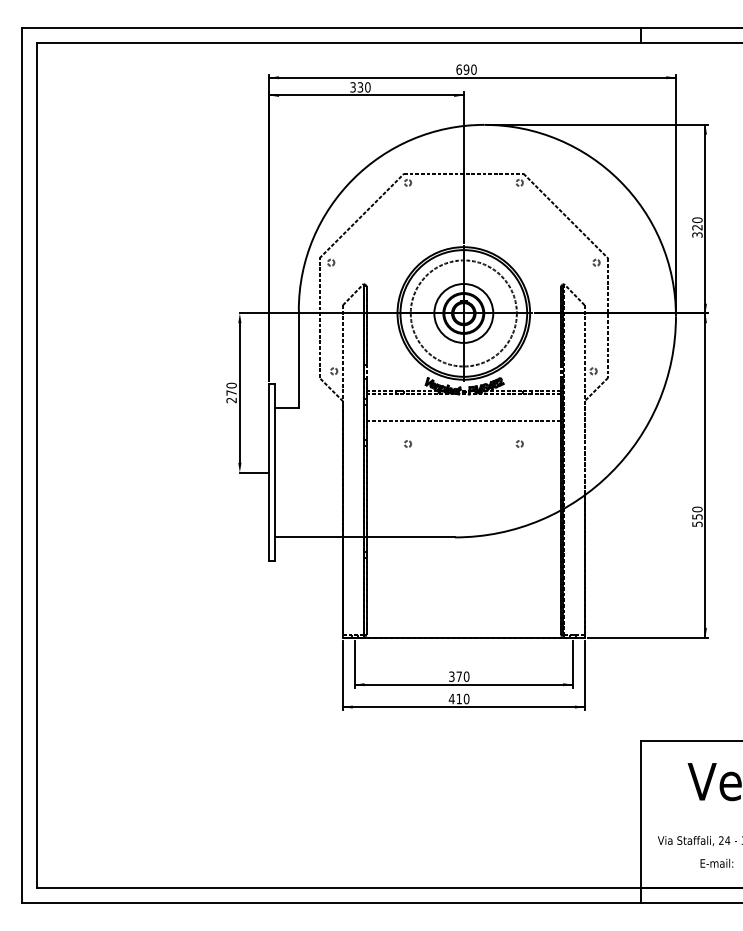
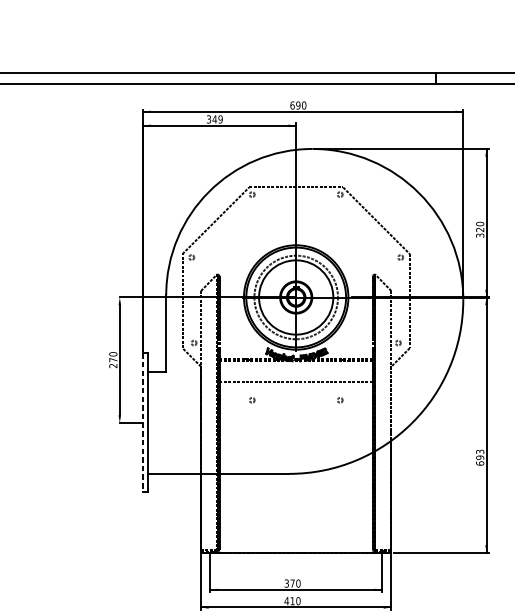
text: (363, 87) -> (217, 119), 330 -> 349
circle: (463, 313) -> (295, 297), size x1.6
line: (269, 473) -> (143, 423), solid -> dashed
text: (697, 516) -> (480, 457), 550 -> 693

